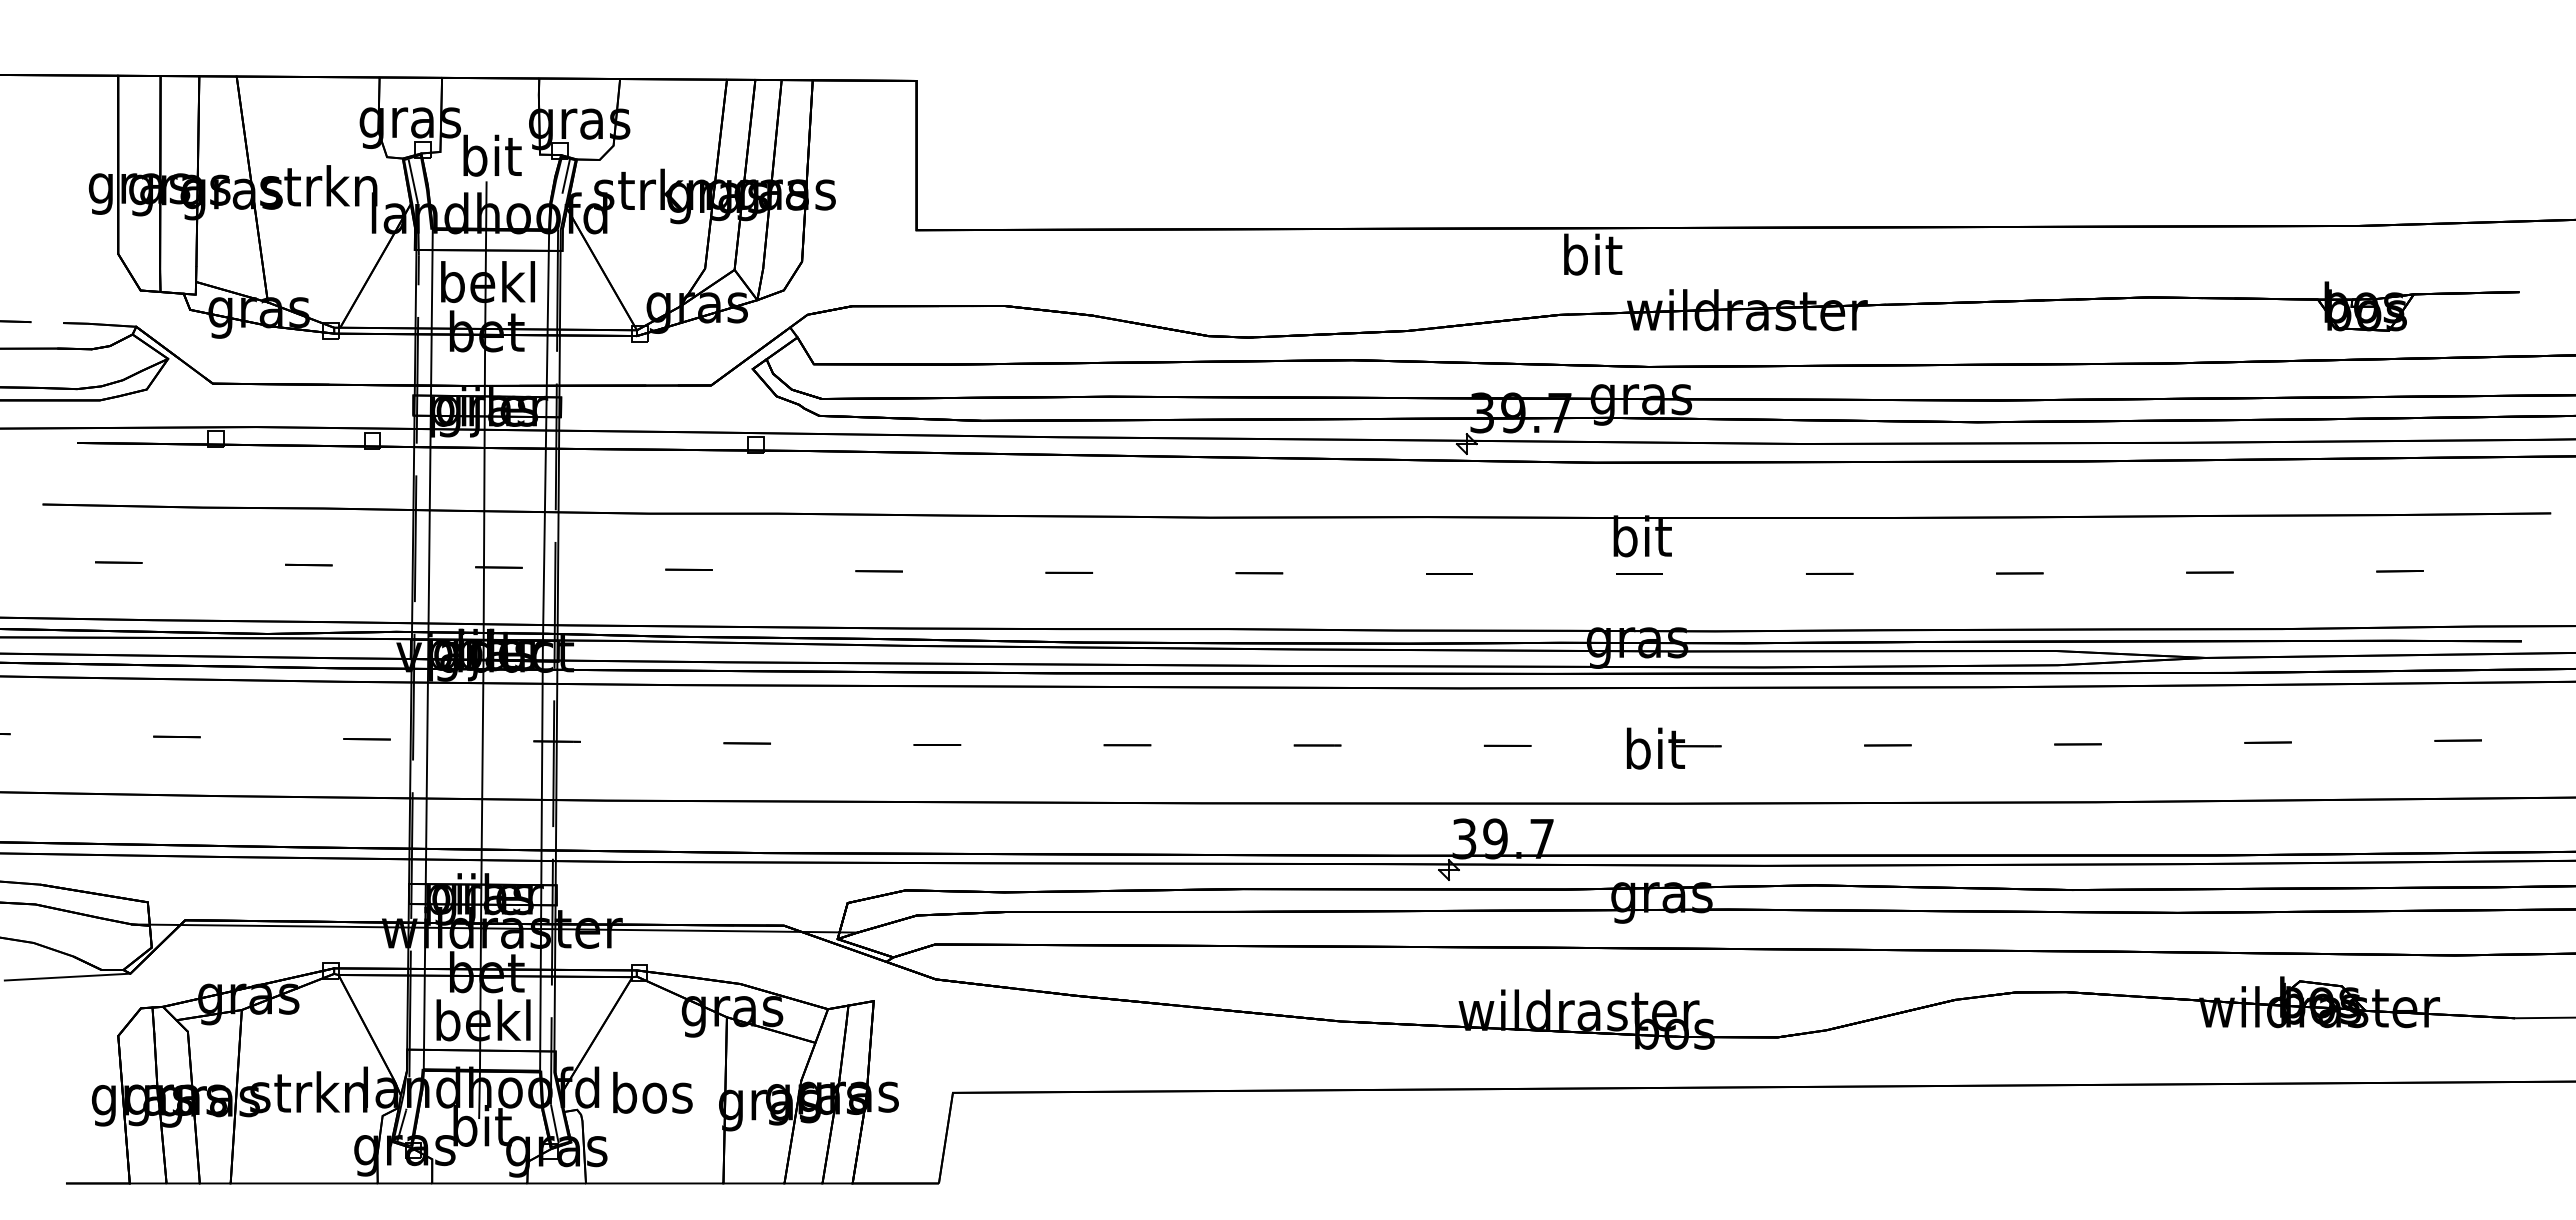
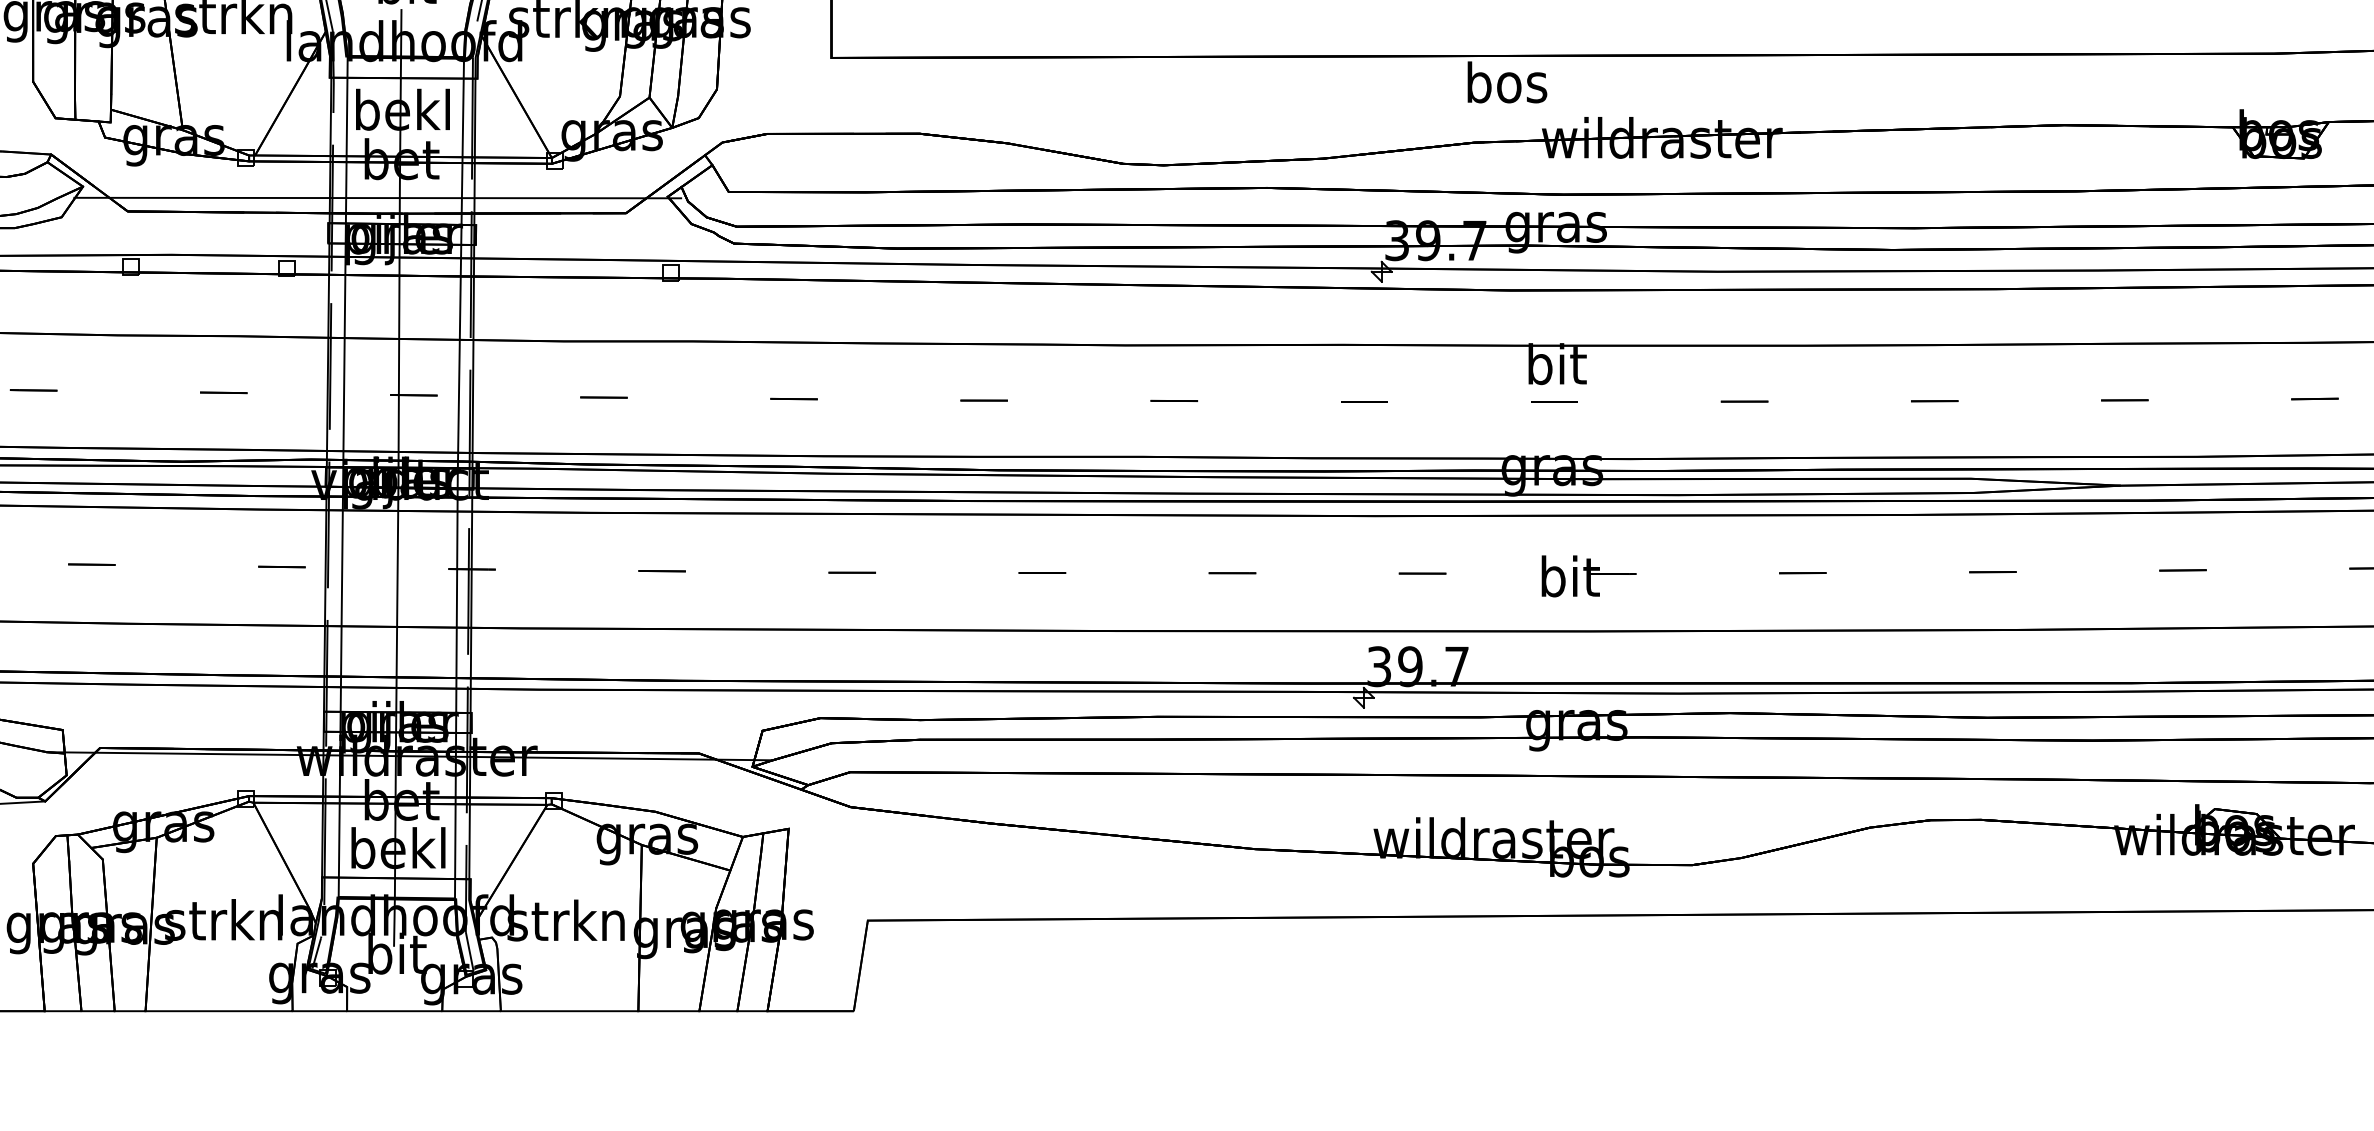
text: (1592, 254) -> (1507, 82), bit -> bos
line: (462, 370) -> (377, 198), added
text: (650, 1092) -> (565, 920), bos -> strkn

